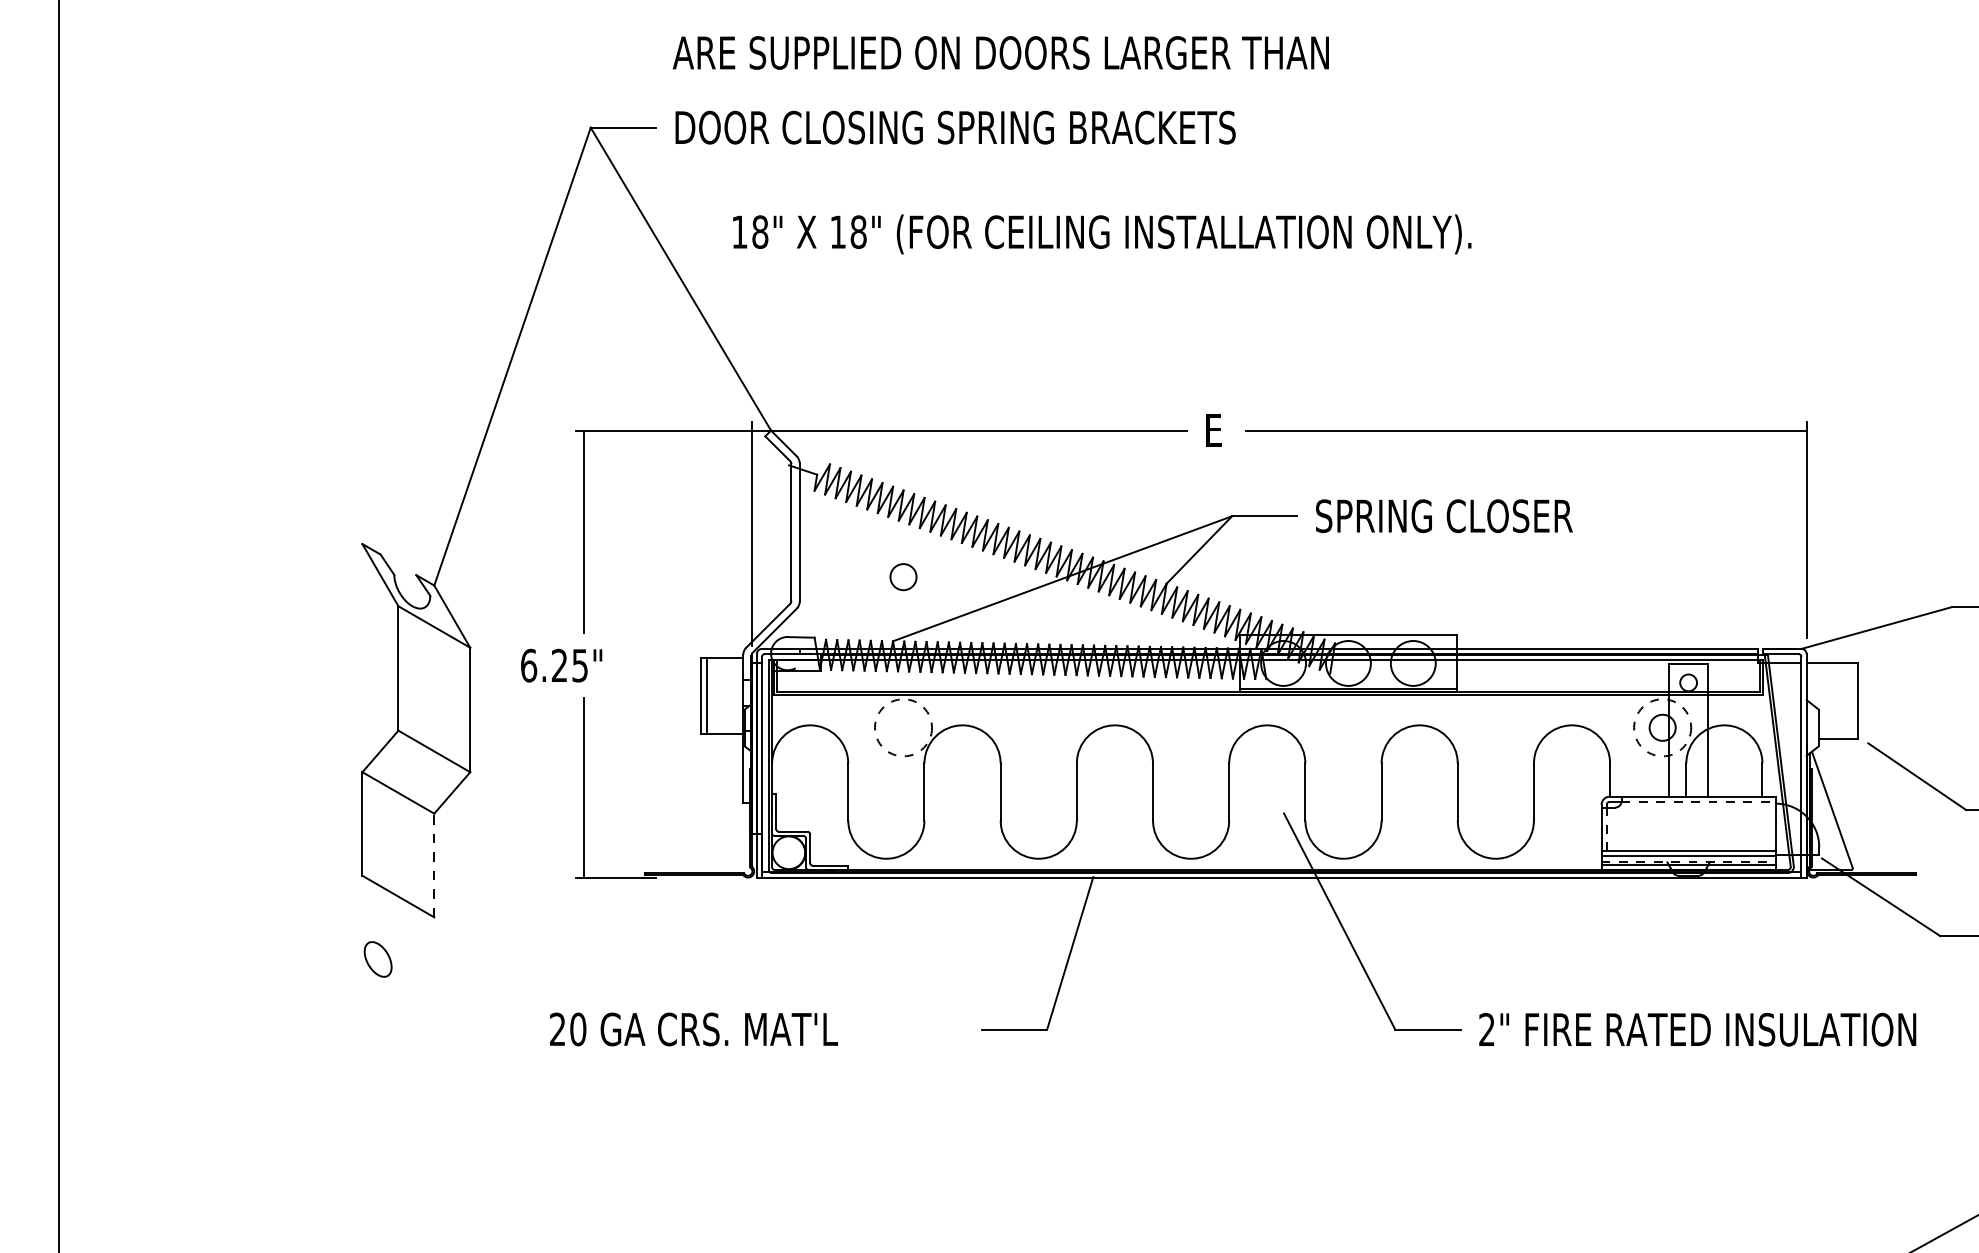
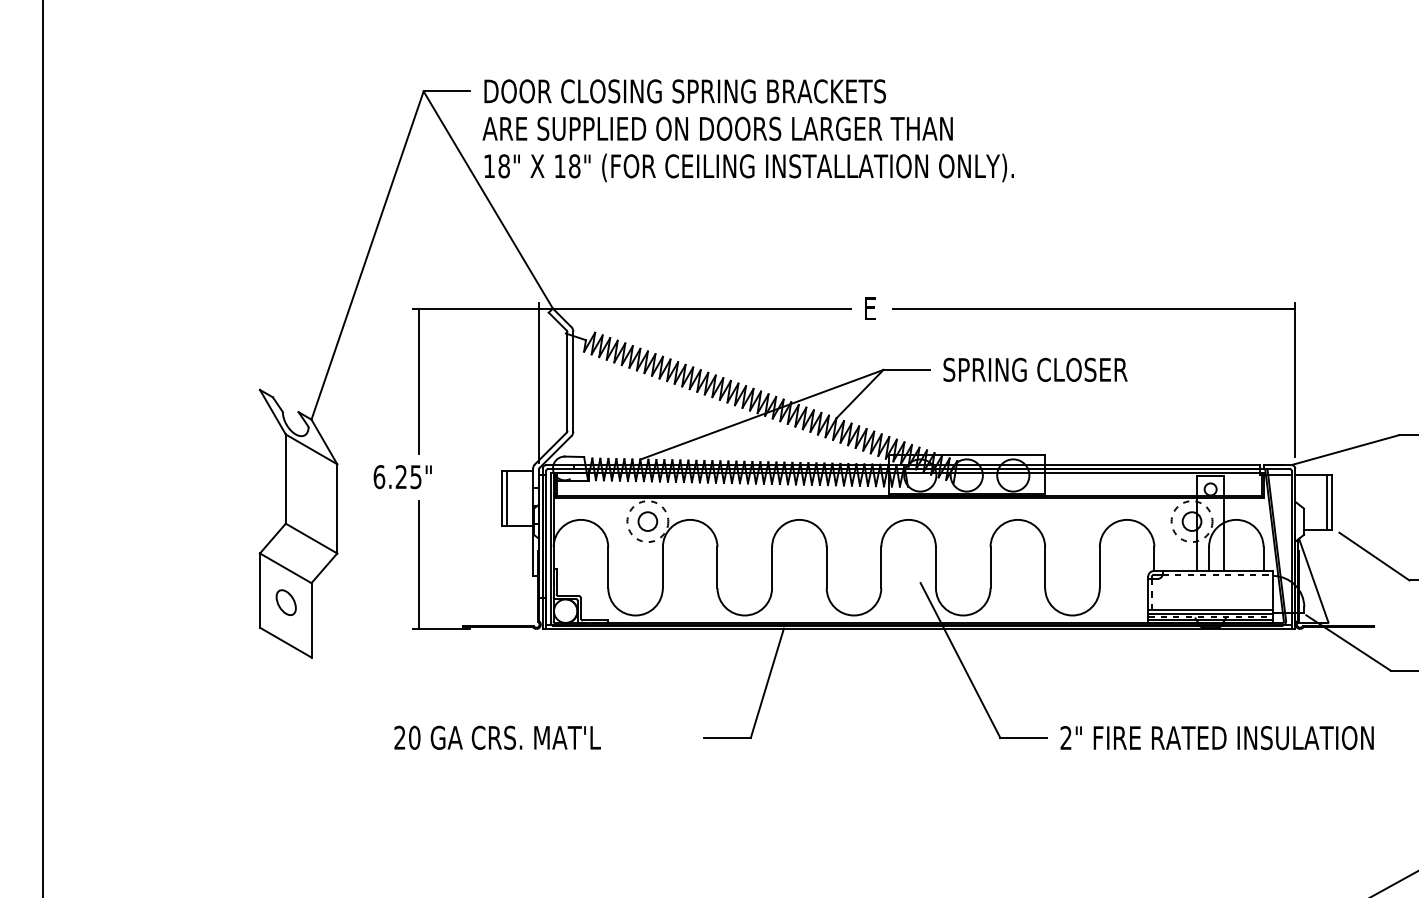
text: (1000, 52) -> (717, 128), moved
text: (1101, 233) -> (748, 167), moved
circle: (903, 576) -> (647, 521), moved
line: (1851, 701) -> (1327, 502), added
line: (434, 864) -> (311, 619), dashed -> solid
circle: (377, 959) -> (285, 602), moved

